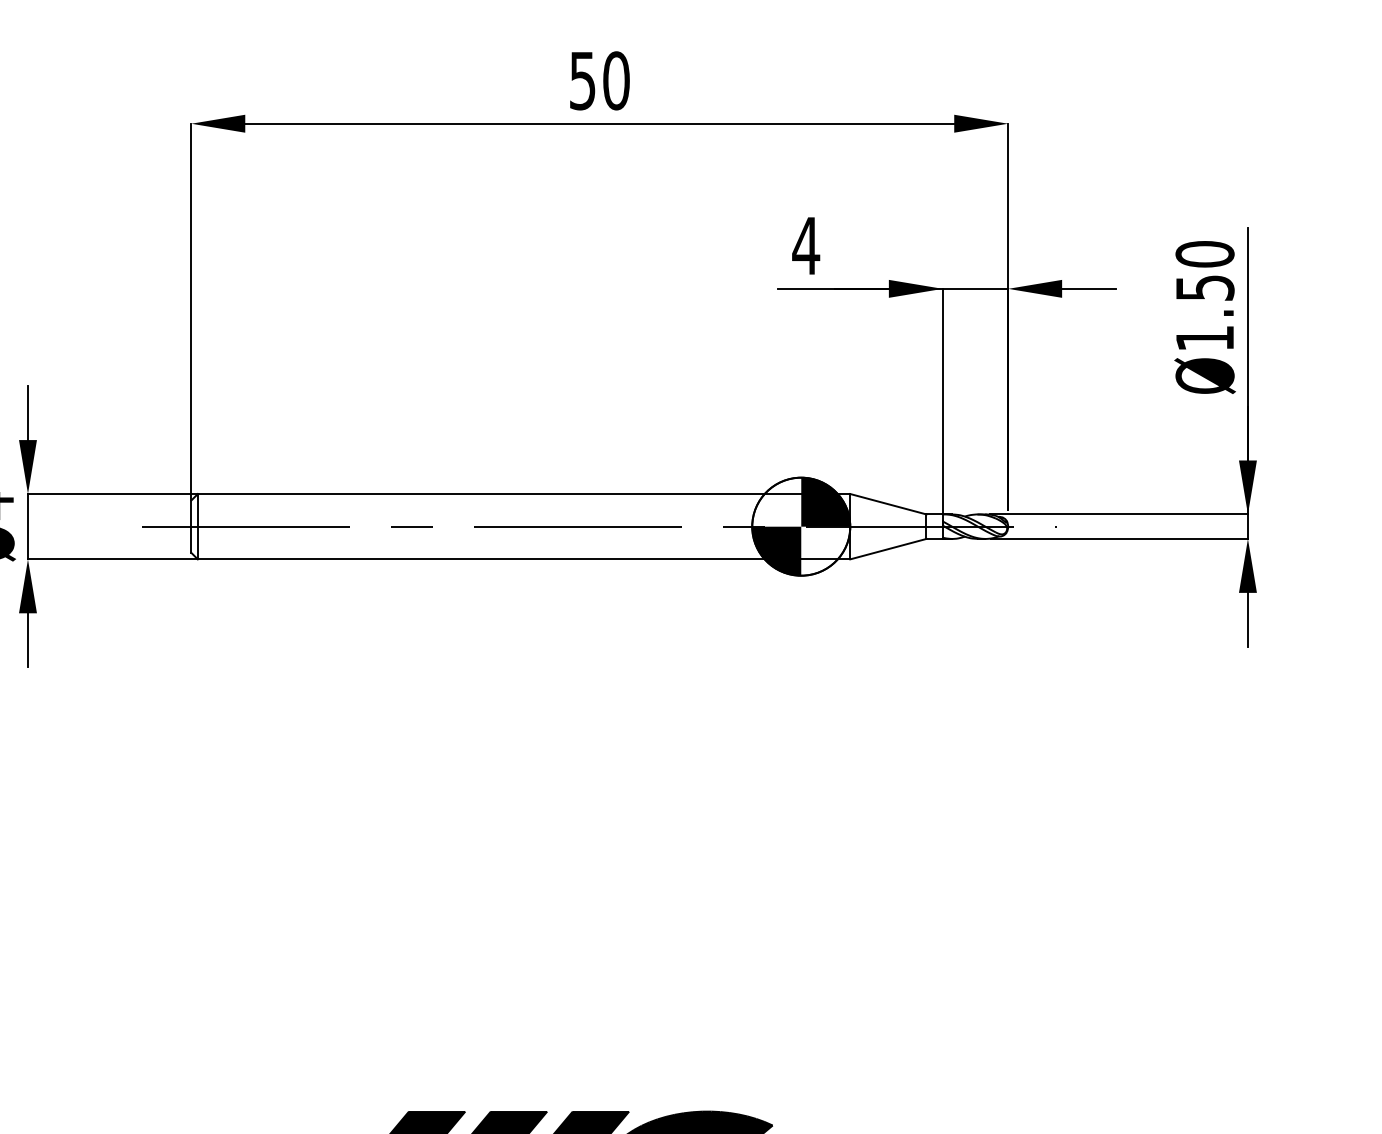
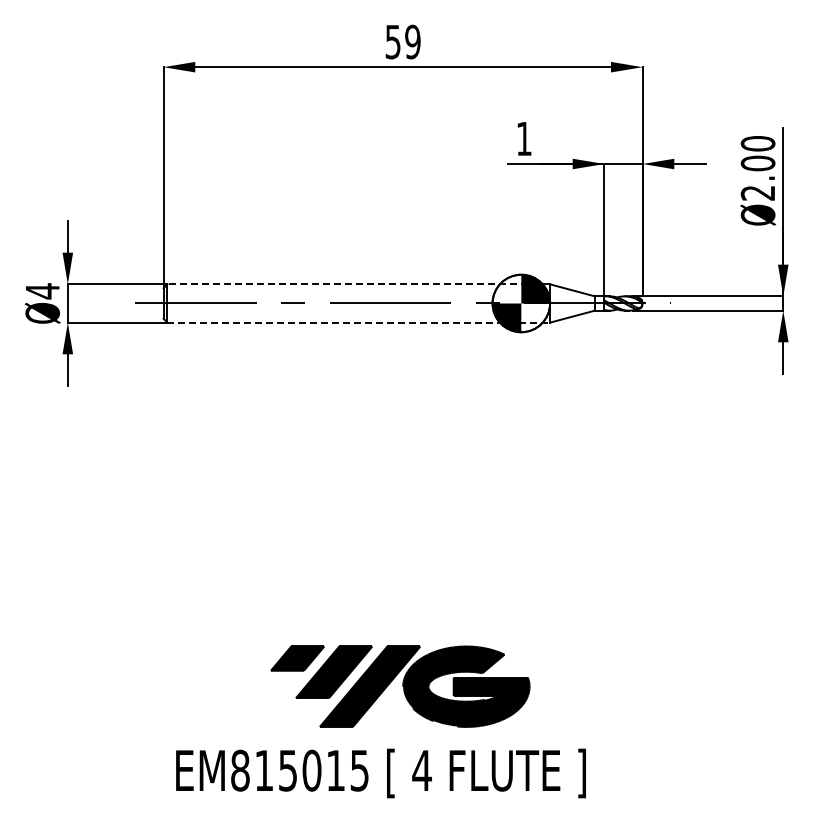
text: (615, 79) -> (412, 41), 50 -> 59
text: (806, 245) -> (524, 138), 4 -> 1
text: (1203, 311) -> (757, 177), Ø1.50 -> Ø2.00
line: (523, 494) -> (358, 284), solid -> dashed
line: (525, 559) -> (359, 322), solid -> dashed

